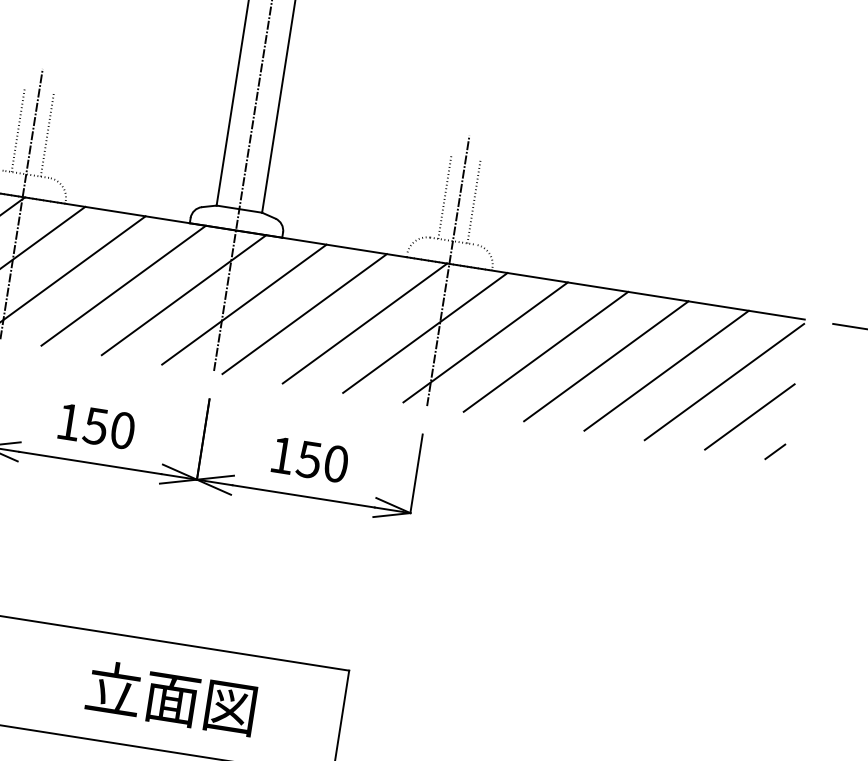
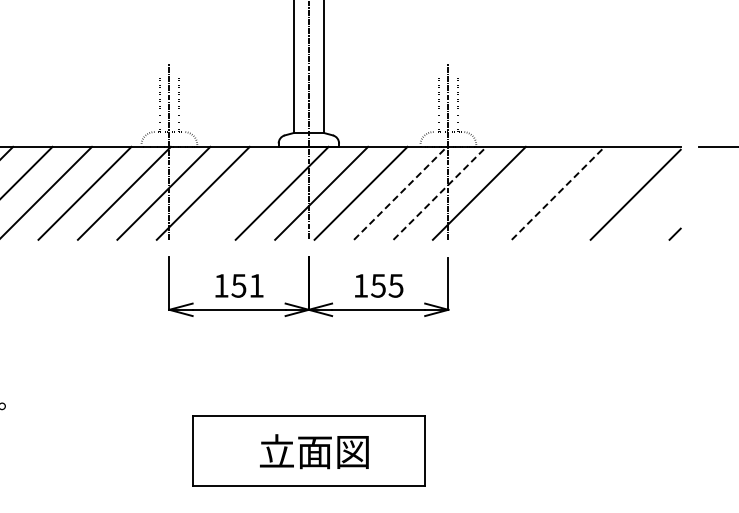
line: (123, 284) -> (242, 192), removed
line: (364, 323) -> (400, 193), solid -> dashed
line: (424, 333) -> (439, 193), solid -> dashed
line: (545, 350) -> (518, 192), removed
line: (606, 361) -> (558, 193), solid -> dashed
line: (666, 369) -> (597, 192), removed
line: (749, 416) -> (655, 214), removed
text: (122, 429) -> (256, 285), 150 -> 151
text: (335, 463) -> (395, 285), 150 -> 155

